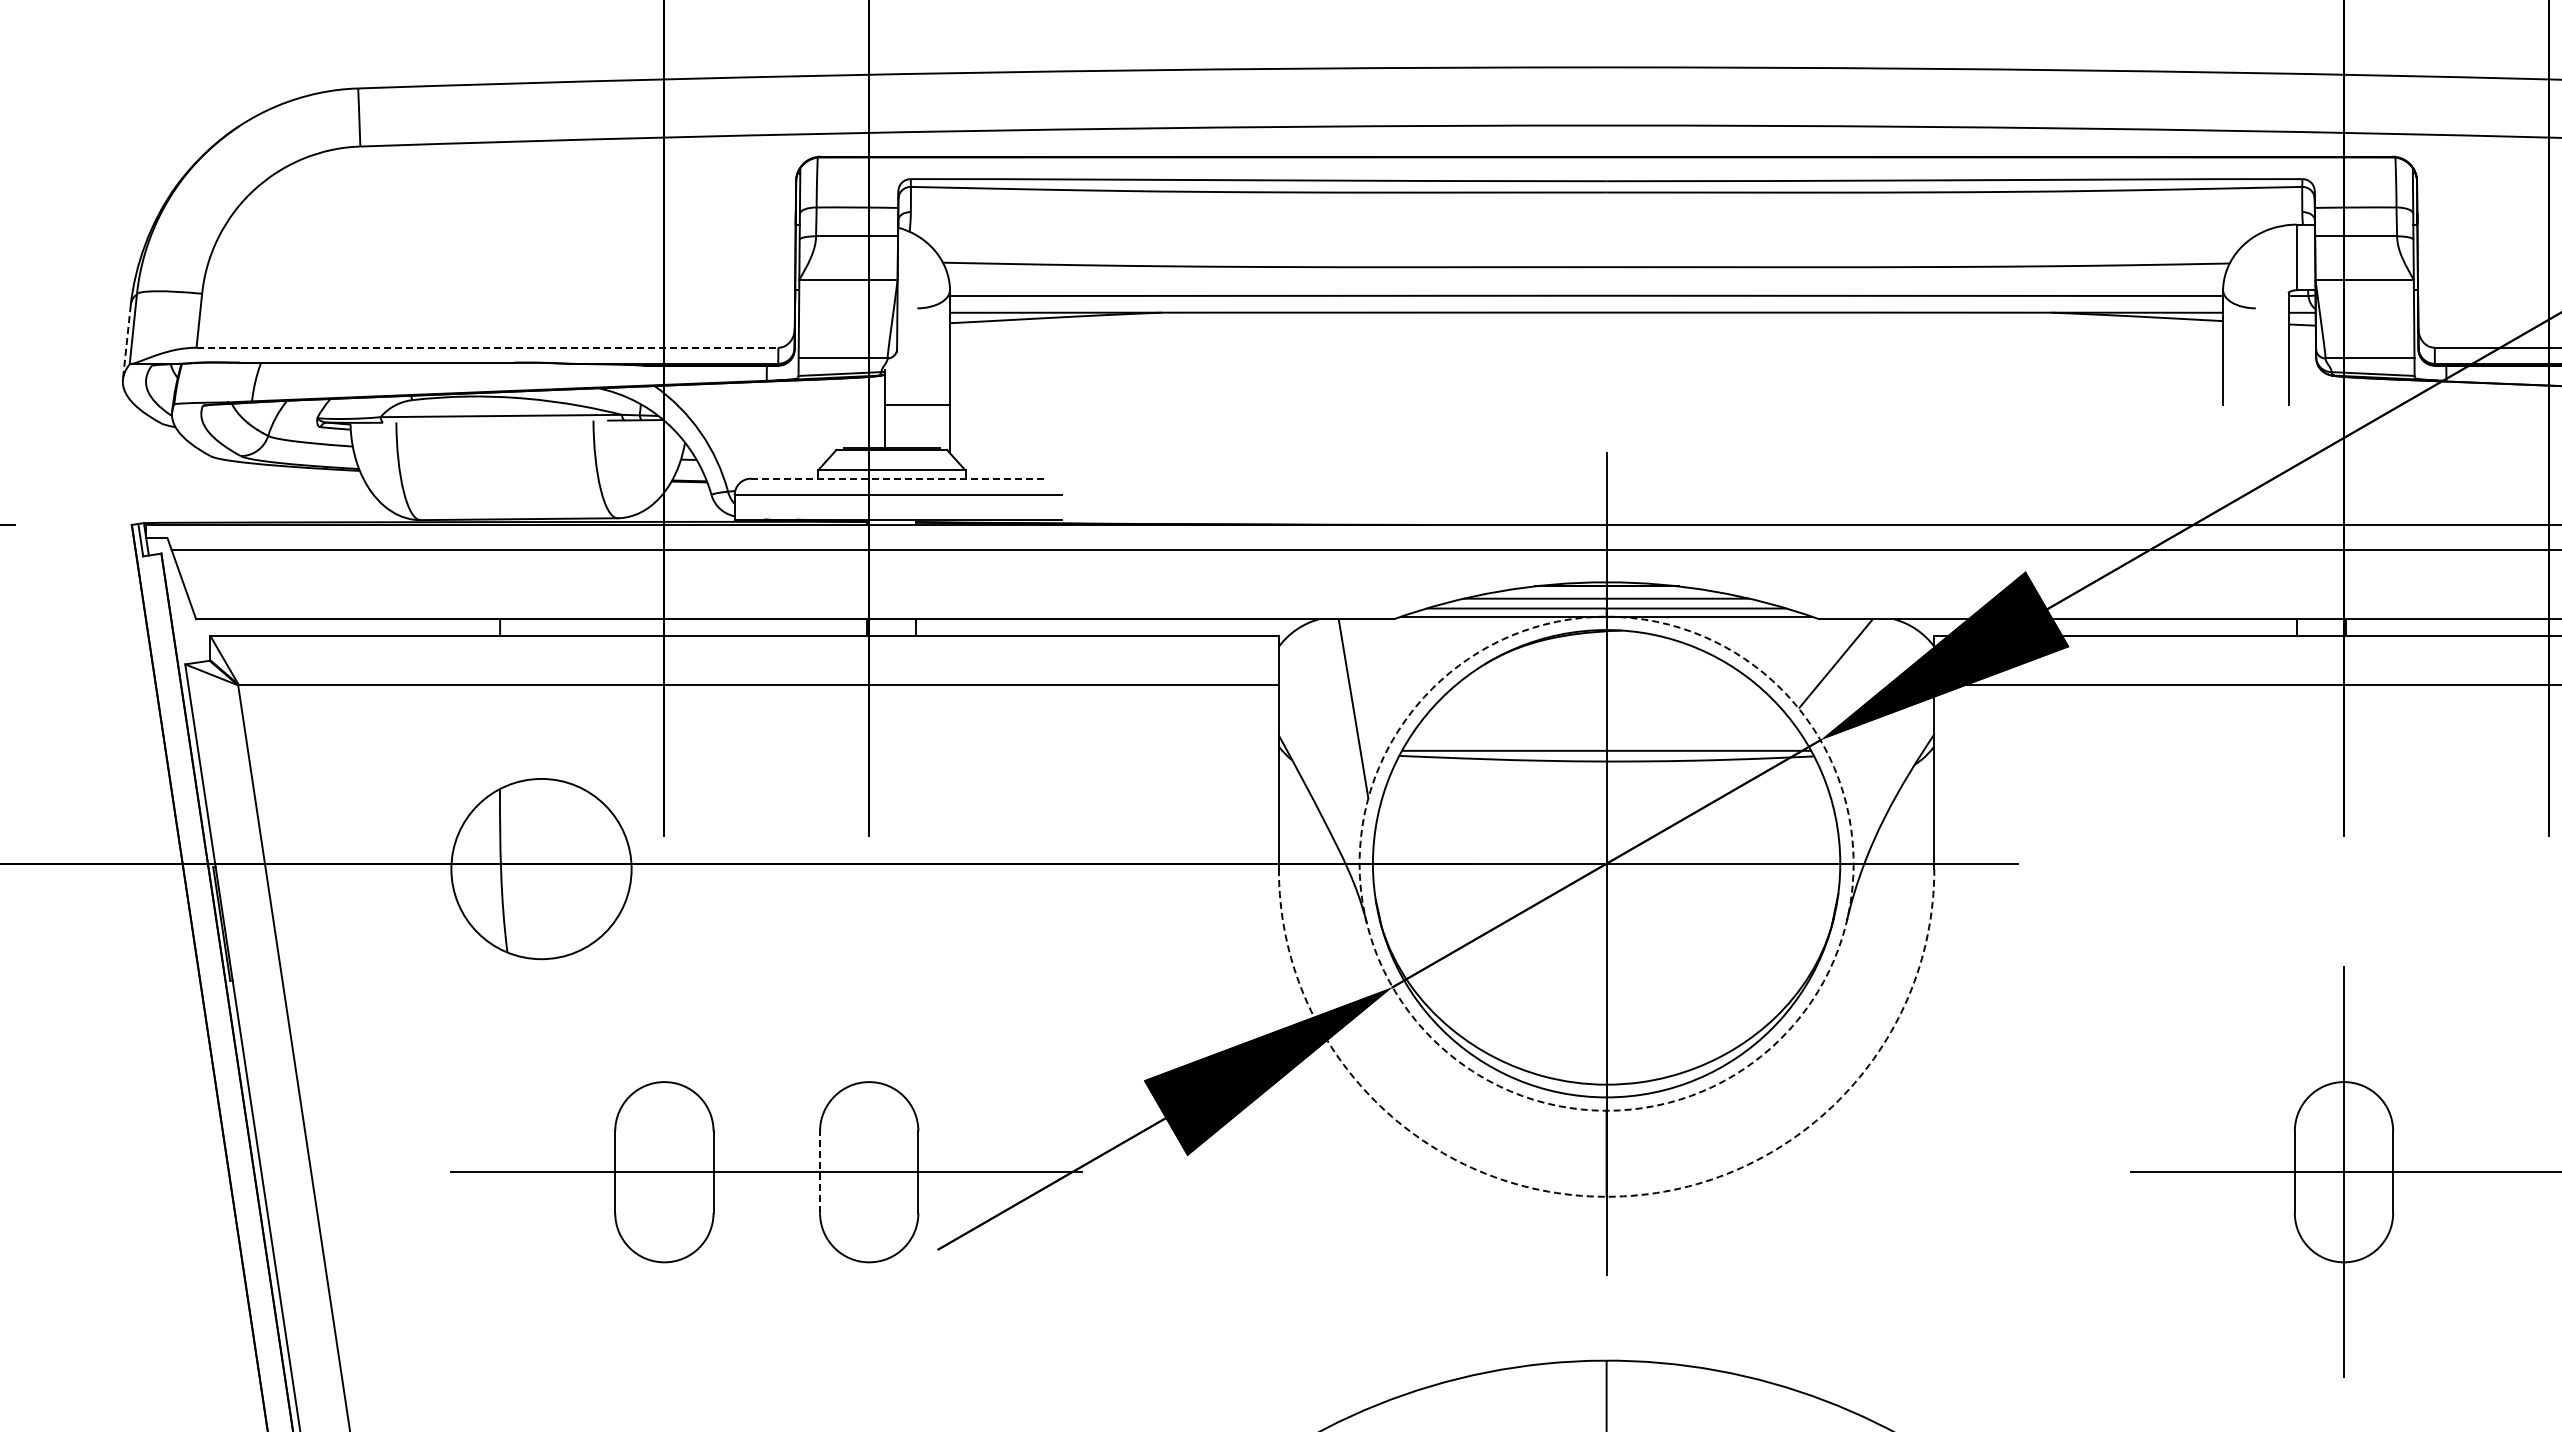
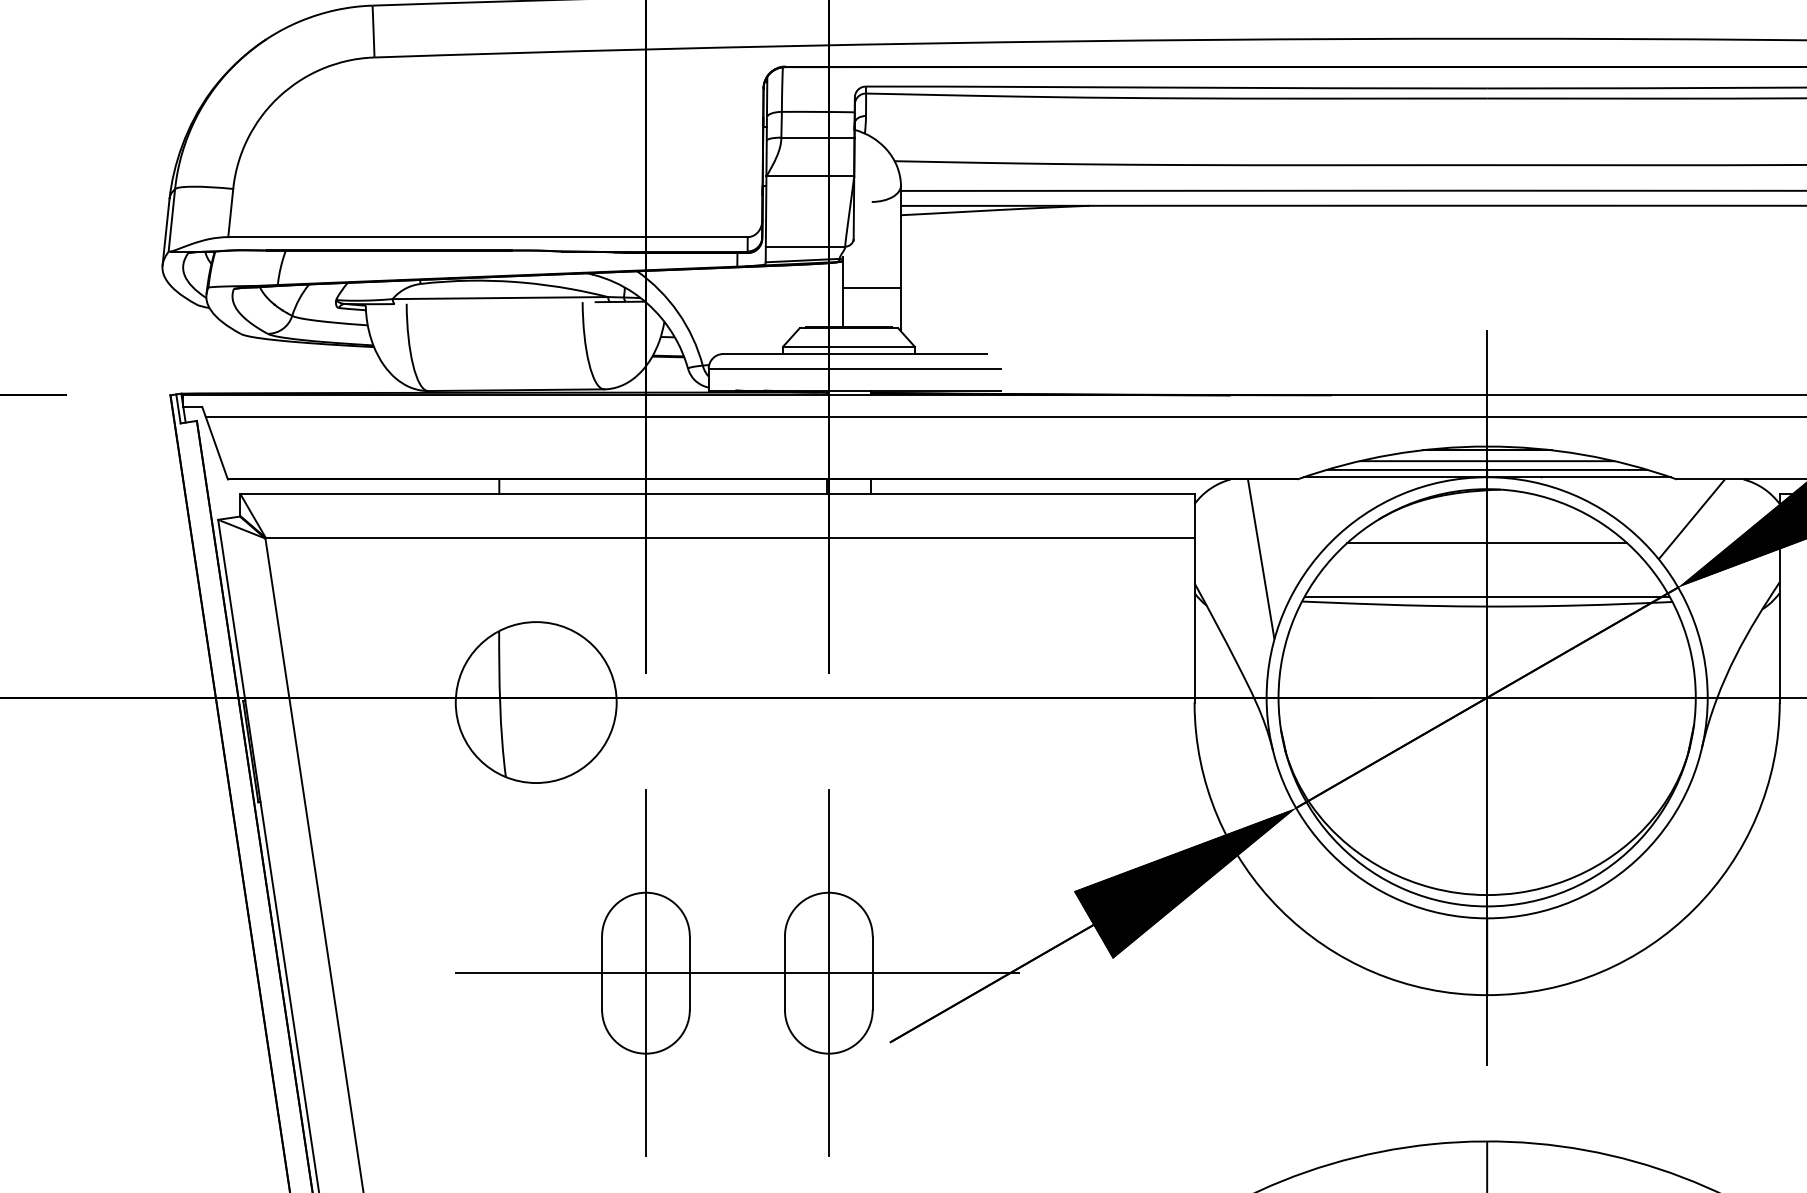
line: (126, 342) -> (165, 232), dashed -> solid
line: (487, 347) -> (488, 236), dashed -> solid
line: (899, 478) -> (855, 353), dashed -> solid
line: (1606, 690) -> (1487, 543), added
circle: (1606, 863) -> (1487, 697), dashed -> solid
line: (664, 1172) -> (646, 973), added
line: (820, 1172) -> (785, 973), dashed -> solid
line: (869, 1172) -> (829, 973), added
arc: (1606, 1196) -> (1487, 994), dashed -> solid

